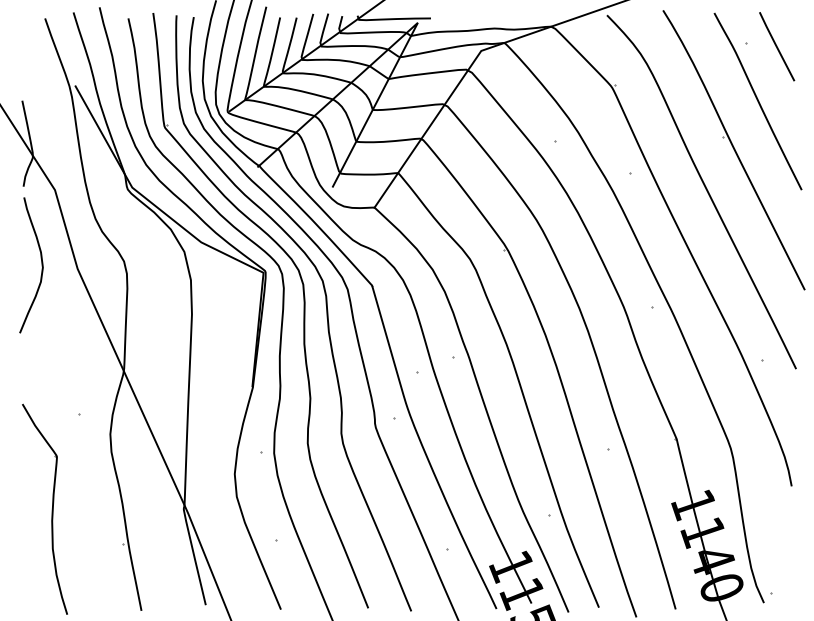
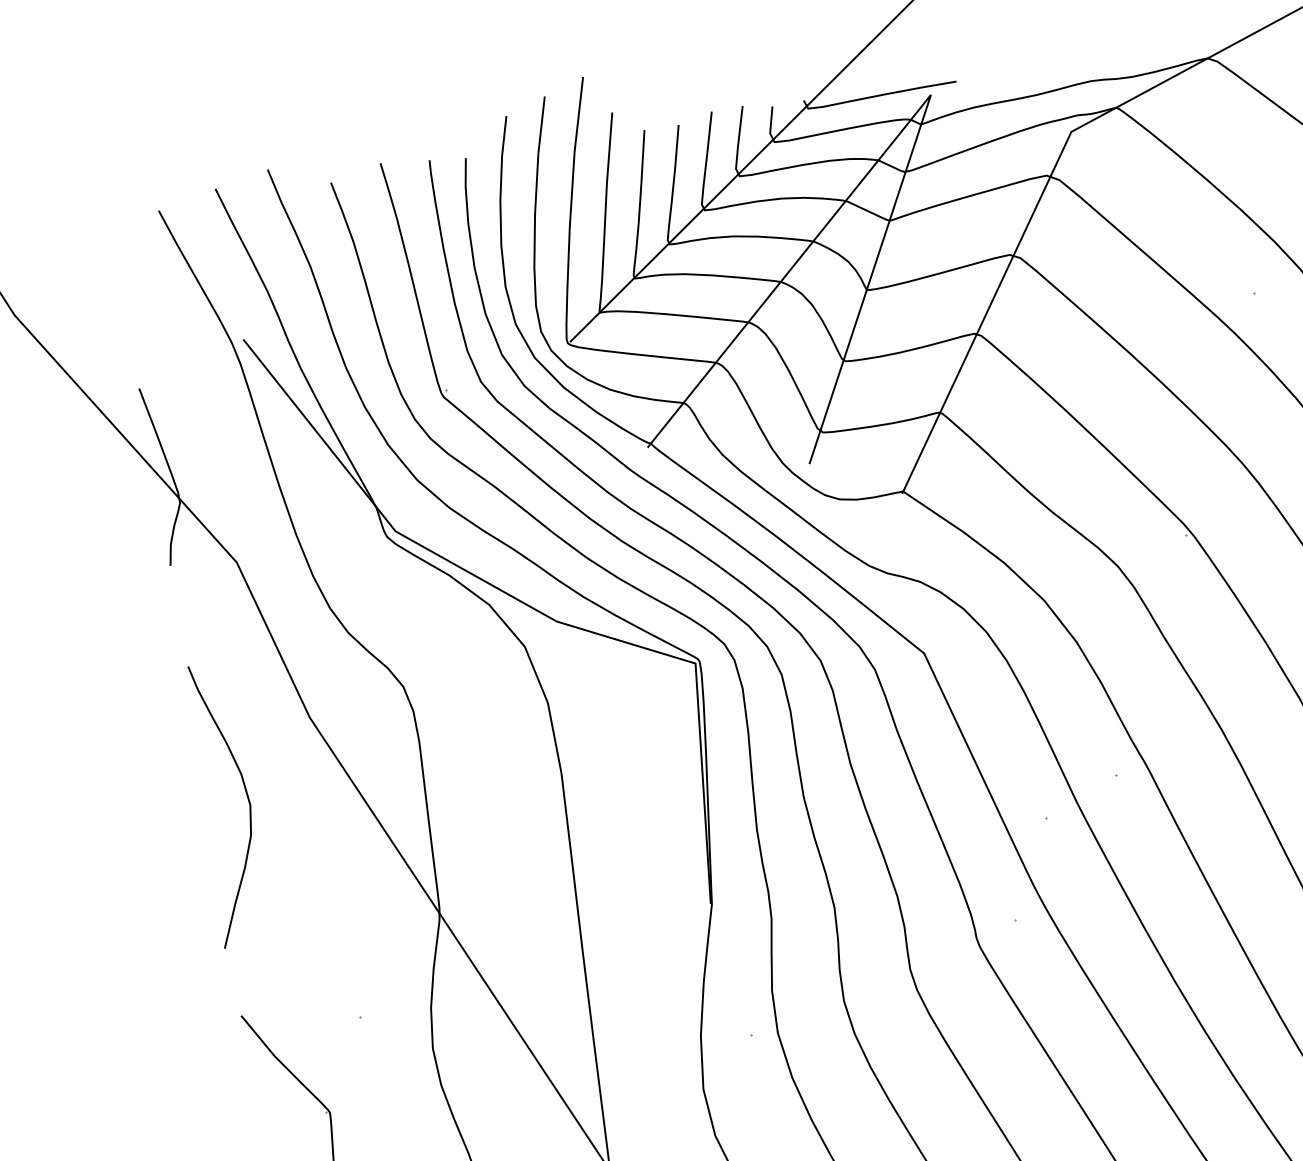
curve: (41, 265) -> (246, 801), moved

